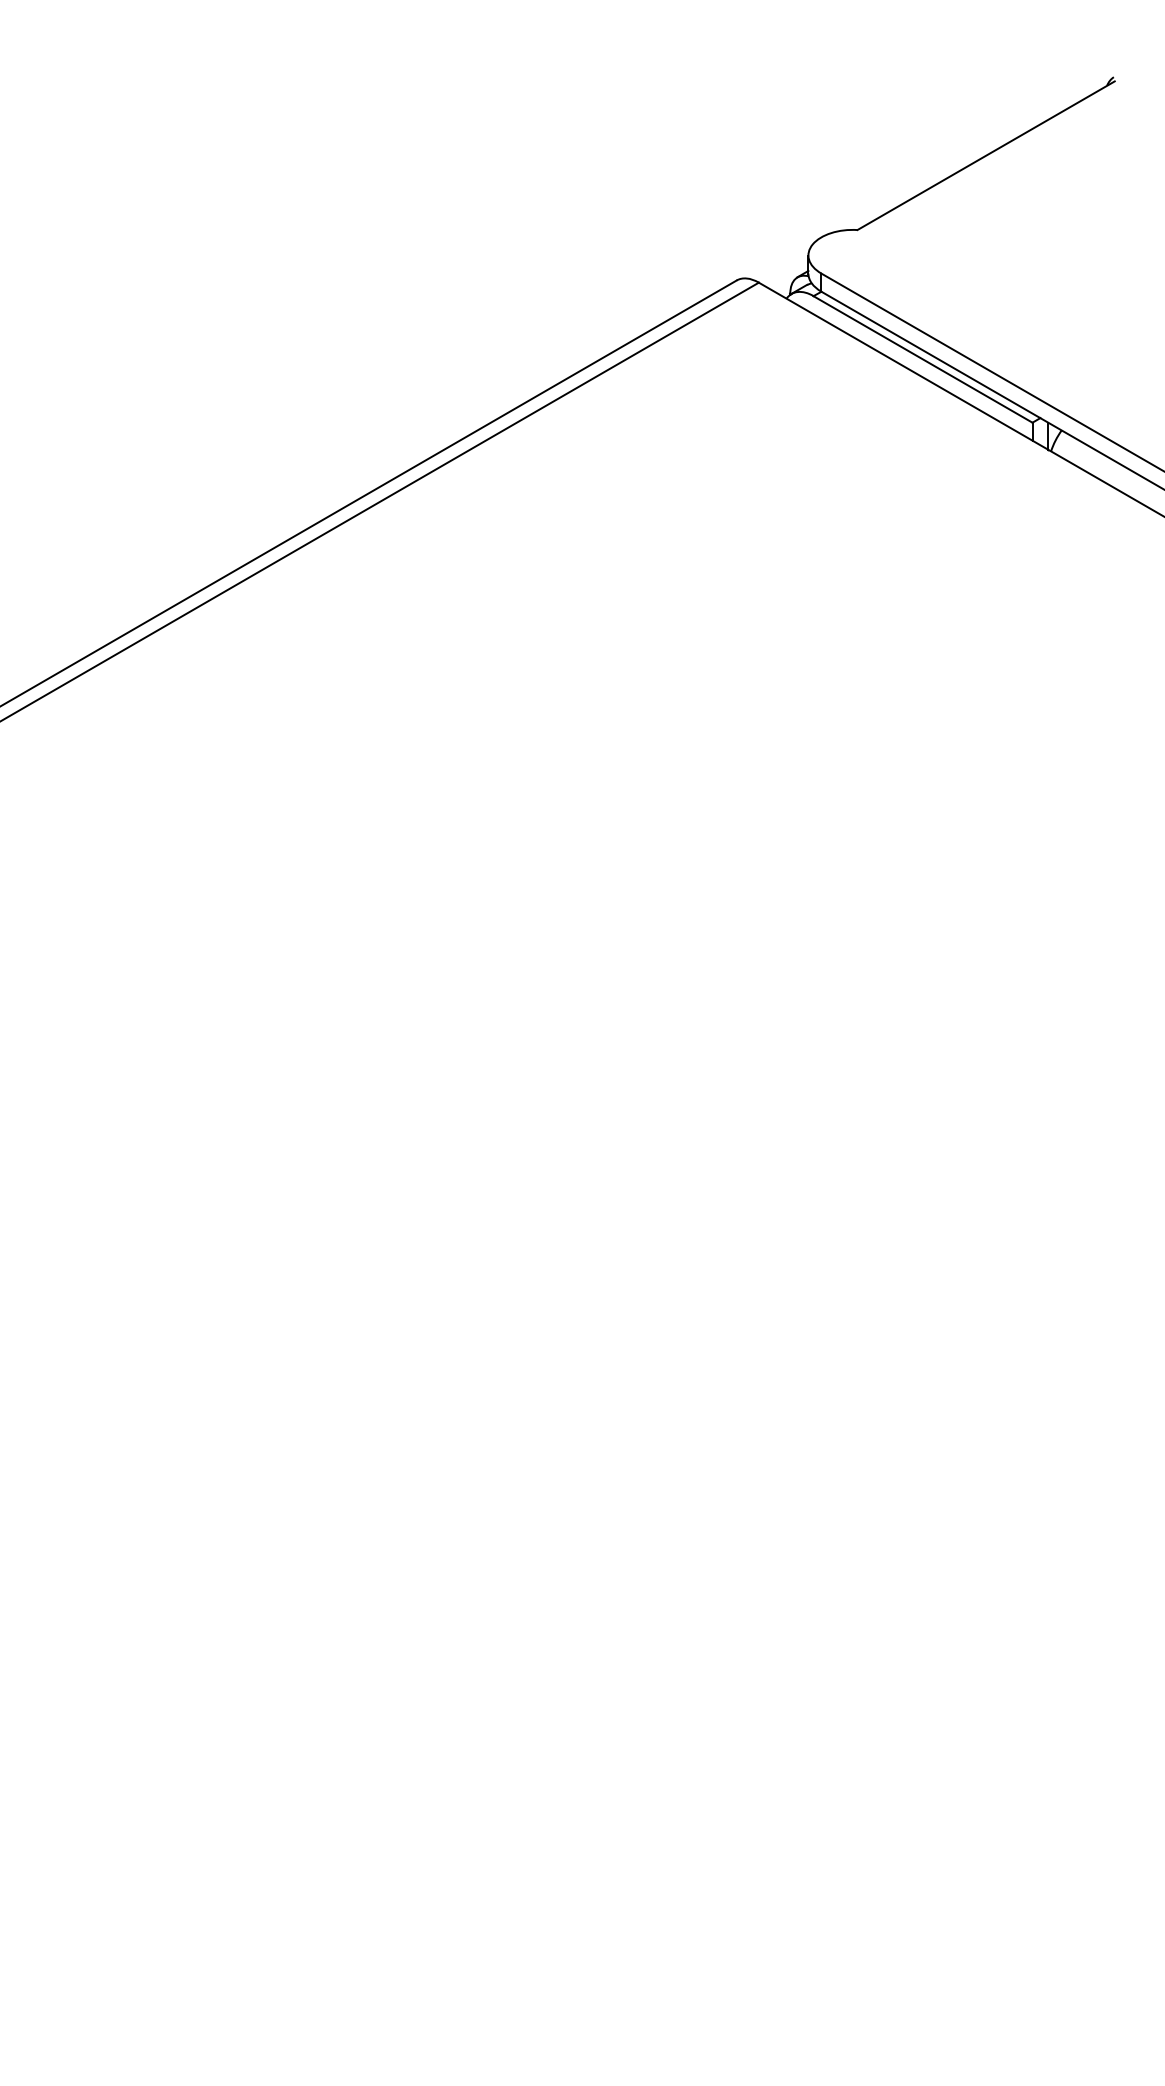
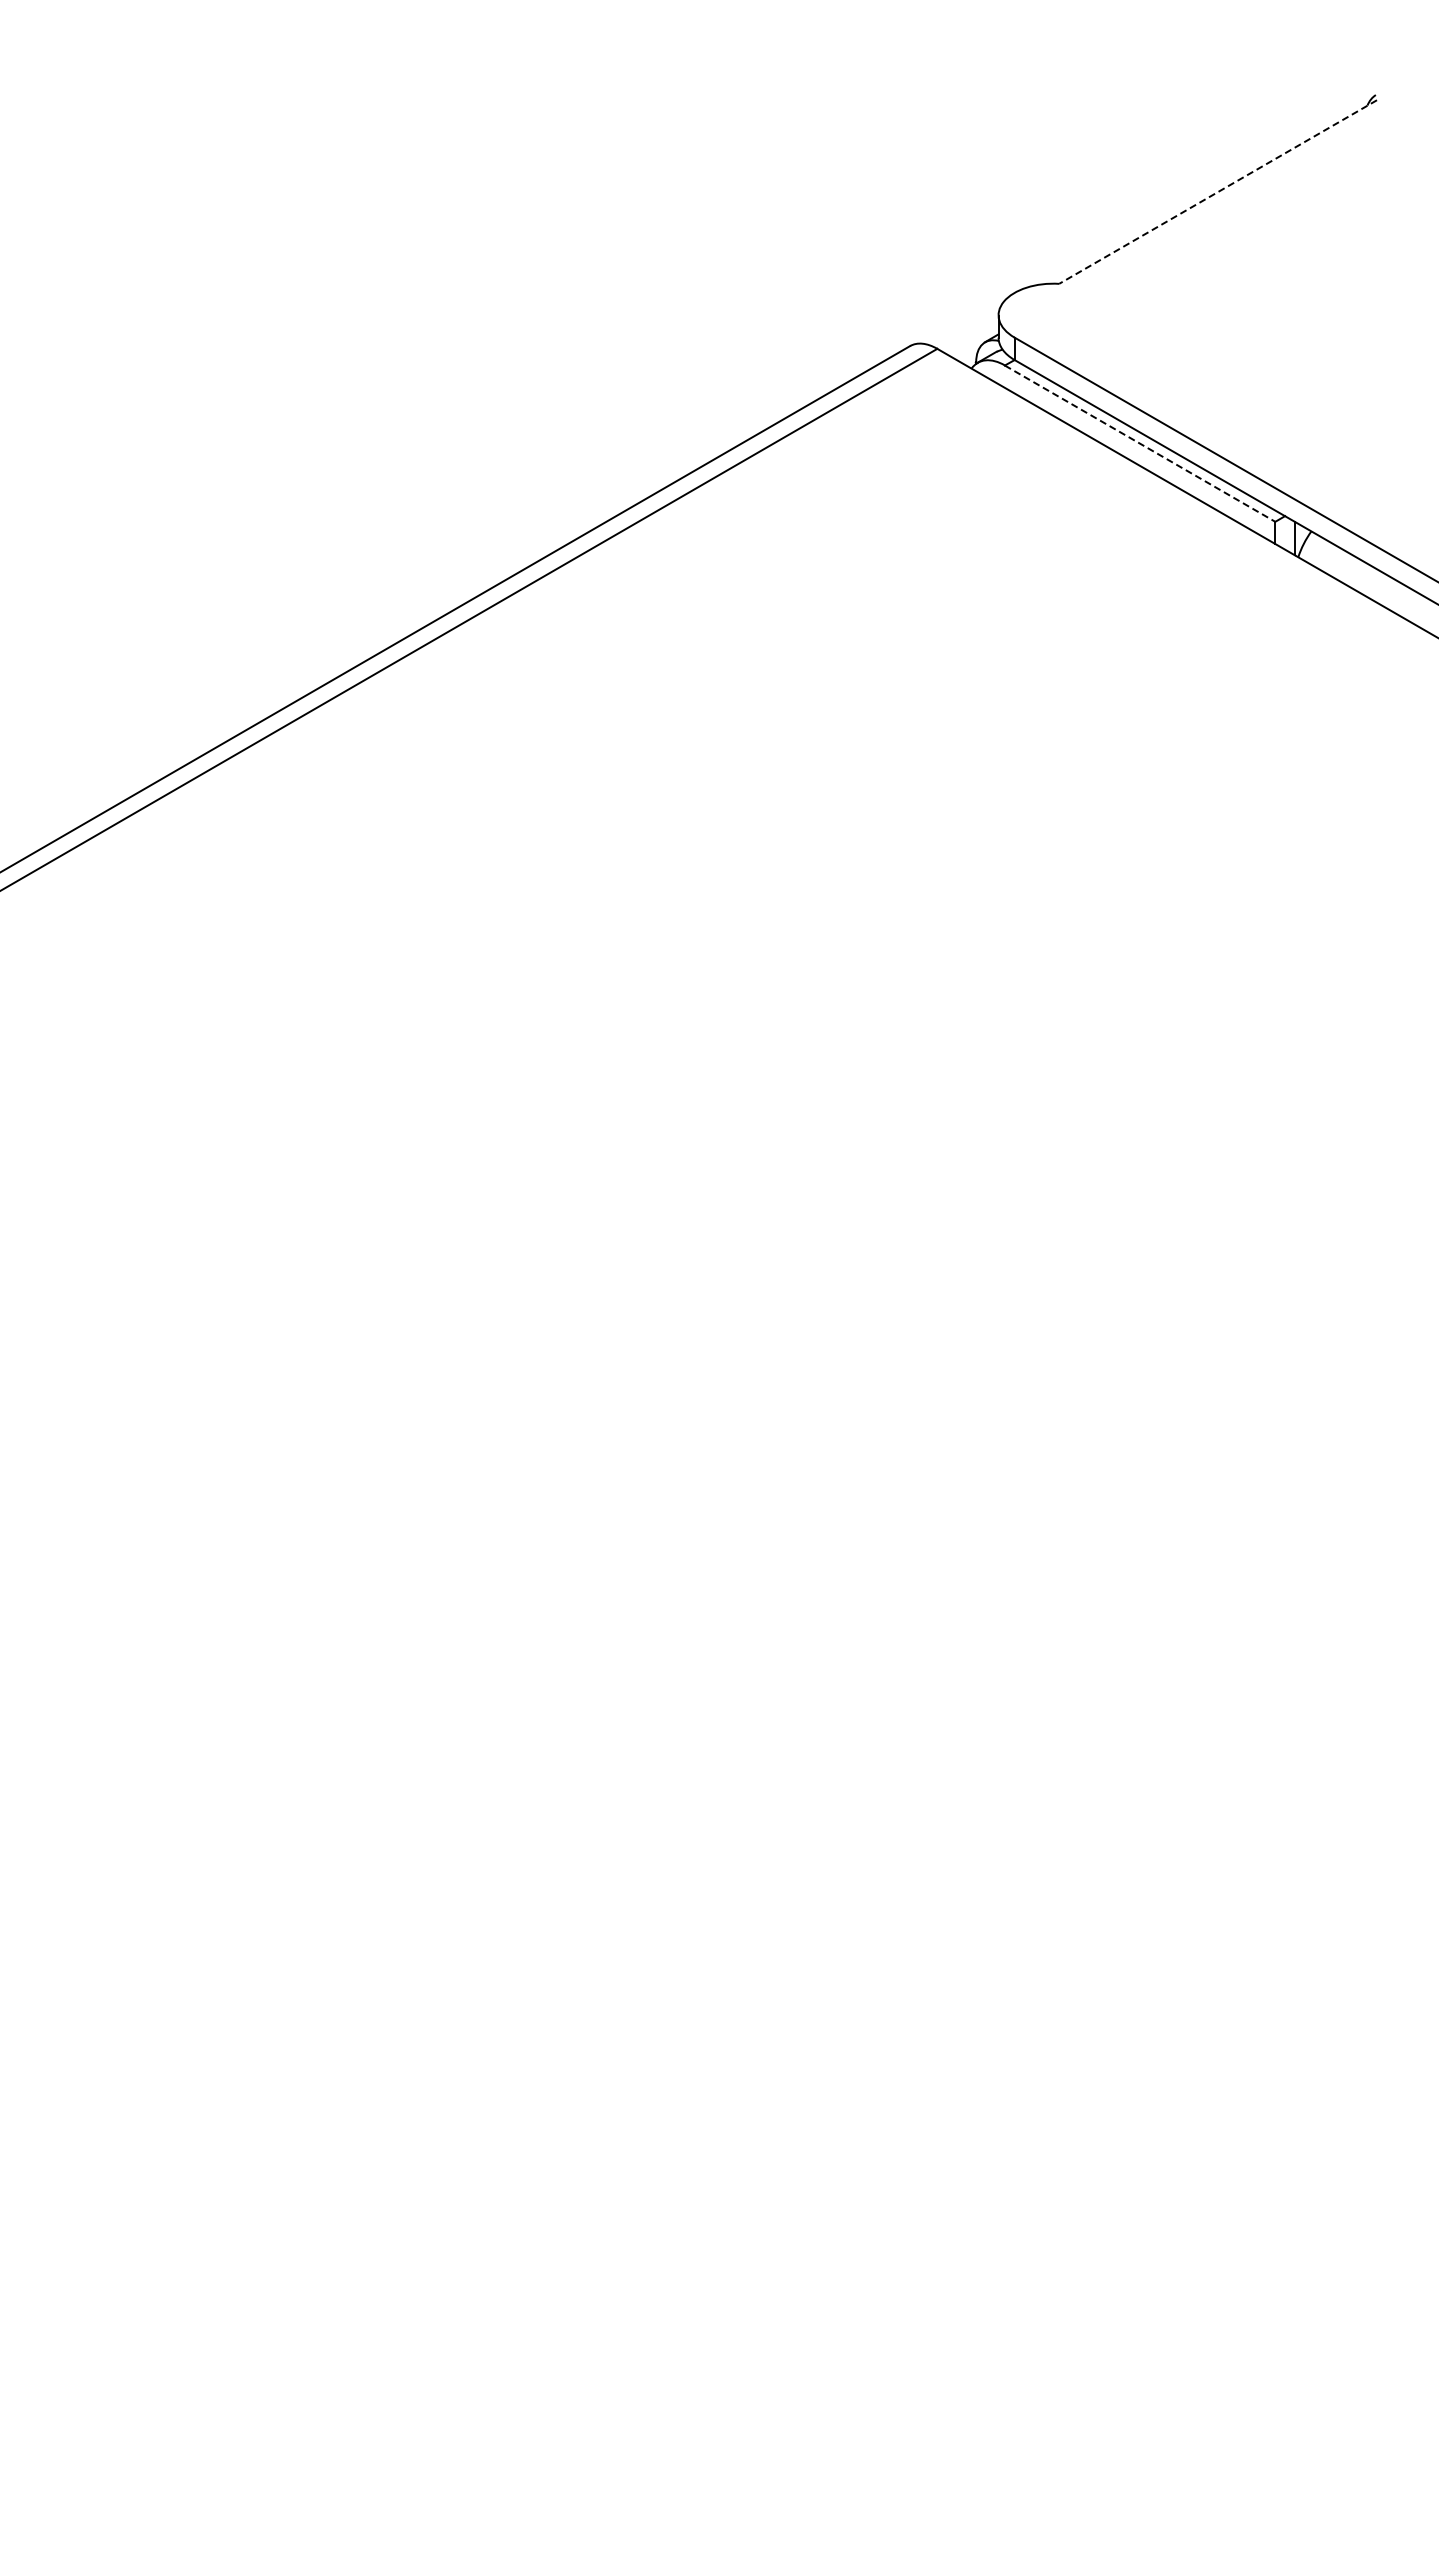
line: (985, 156) -> (1217, 192), solid -> dashed
line: (923, 359) -> (1140, 443), solid -> dashed

